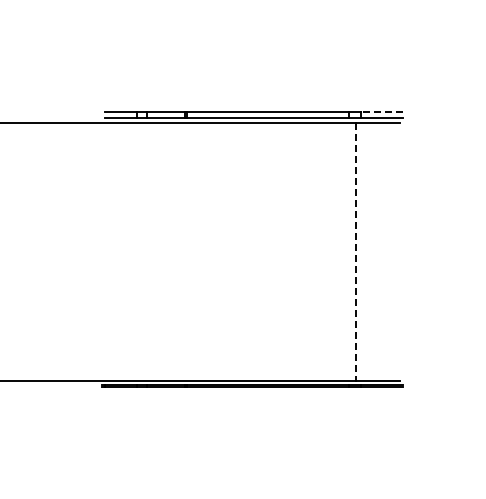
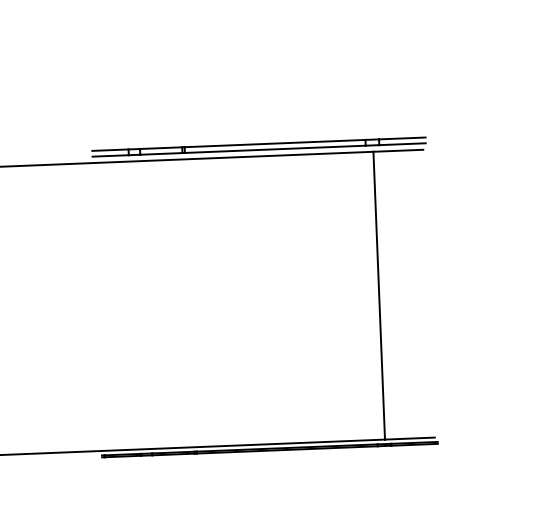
line: (381, 112) -> (401, 138), dashed -> solid
line: (355, 252) -> (379, 296), dashed -> solid

